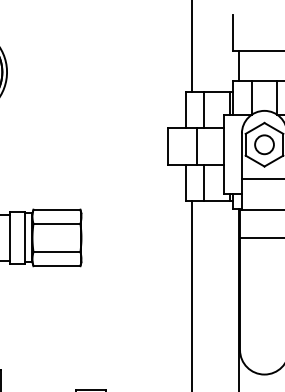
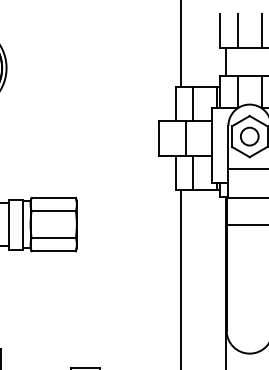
line: (251, 32) -> (237, 30), added
line: (276, 32) -> (261, 30), added

